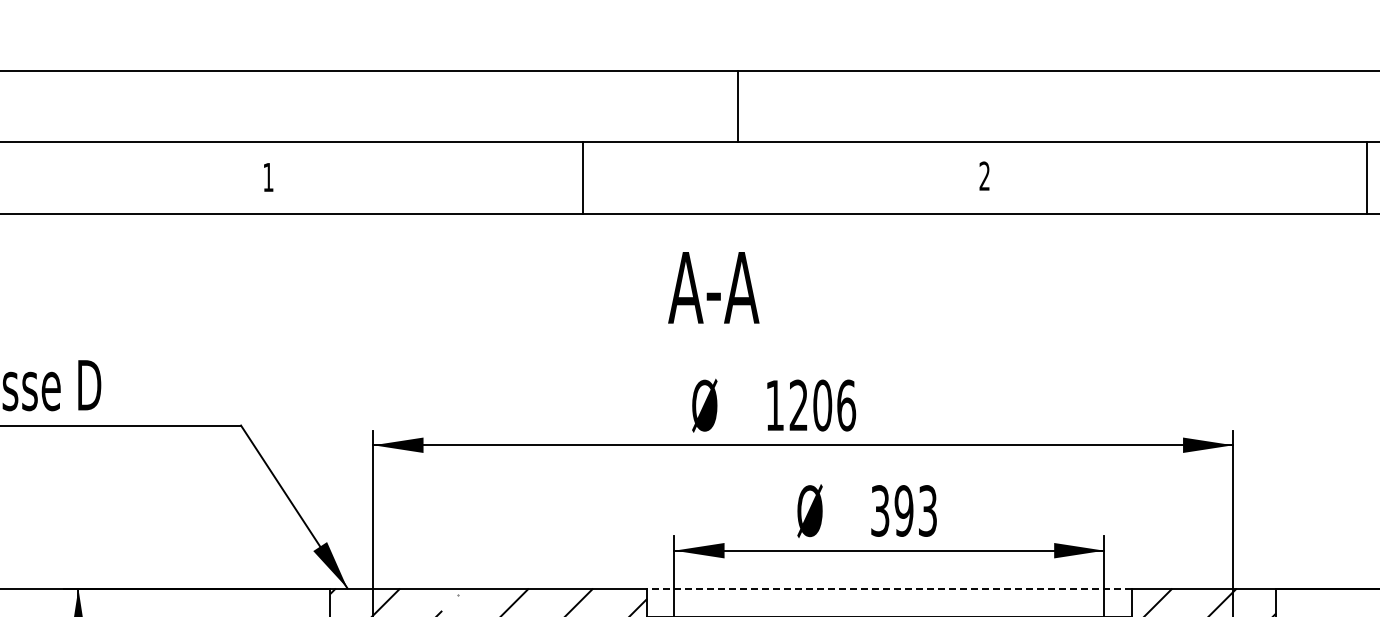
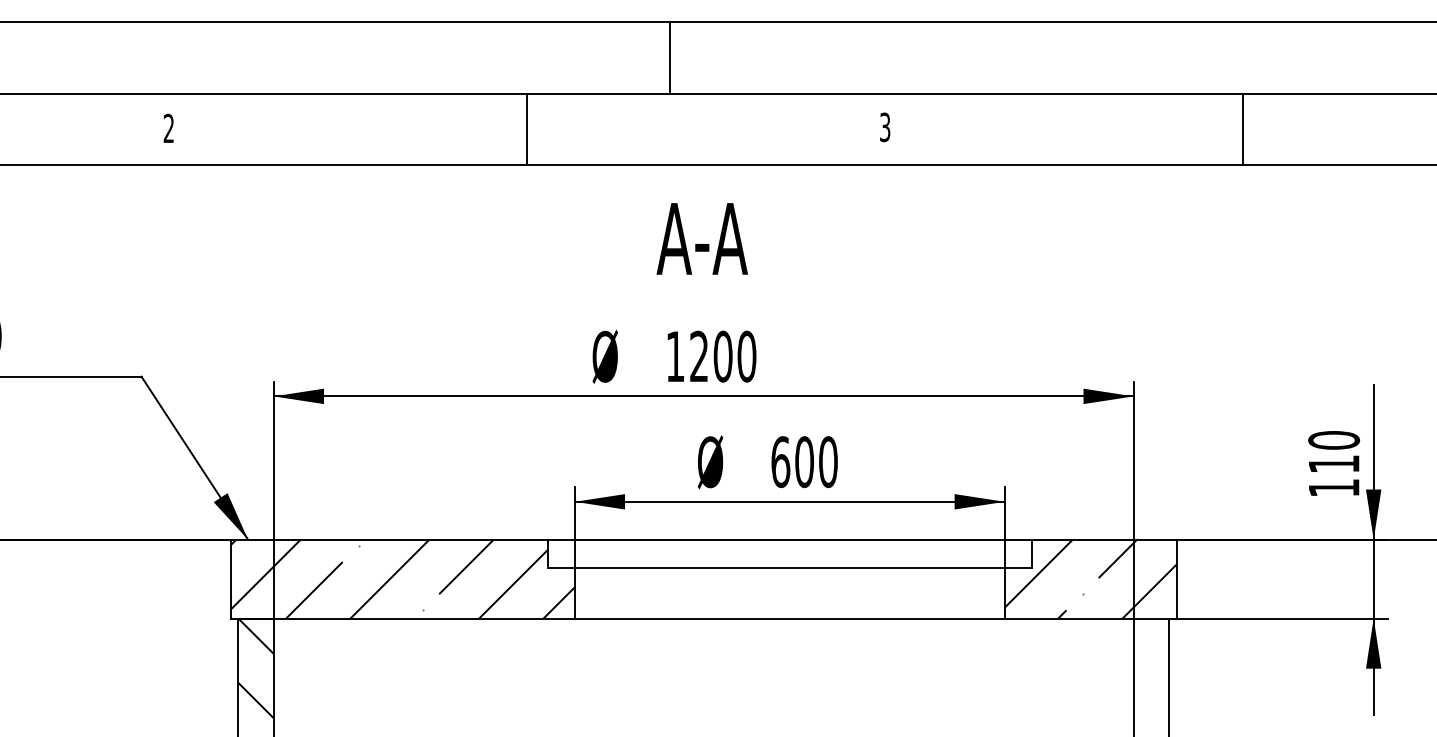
line: (738, 106) -> (670, 57), moved
text: (268, 176) -> (168, 127), 1 -> 2
text: (985, 176) -> (885, 127), 2 -> 3
line: (583, 178) -> (526, 129), moved
line: (1367, 178) -> (1243, 129), moved
text: (713, 287) -> (701, 238), moved
text: (846, 405) -> (746, 356), 1206 -> 1200
text: (904, 511) -> (804, 462), 393 -> 600
line: (889, 588) -> (789, 539), dashed -> solid

